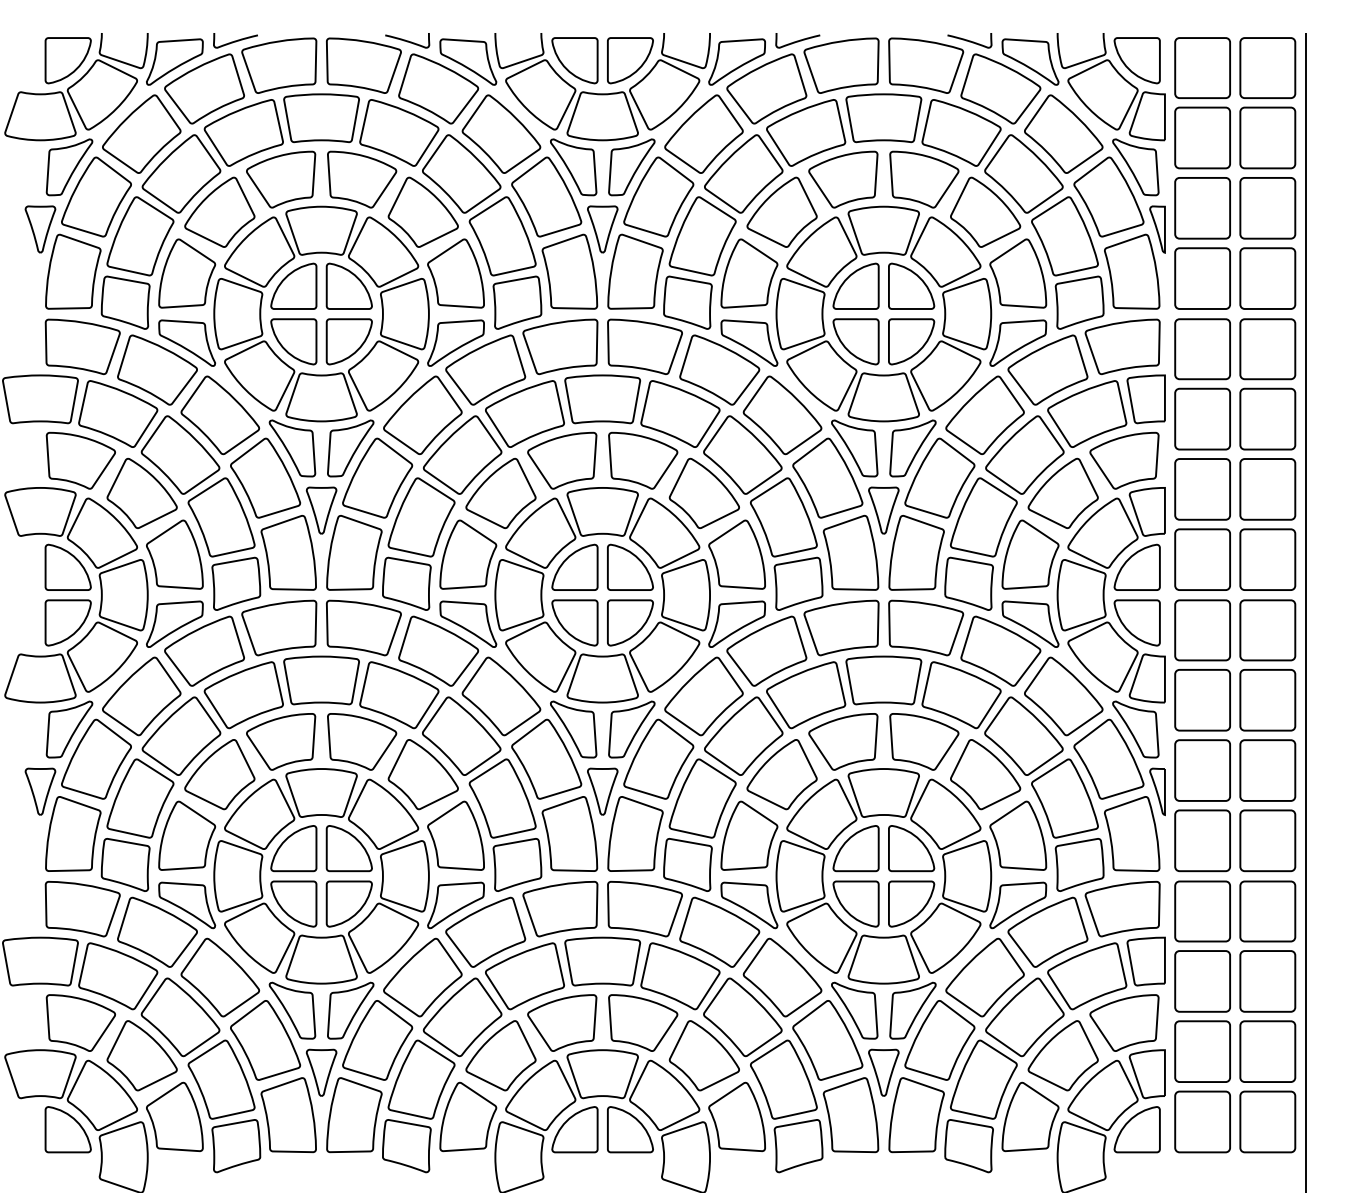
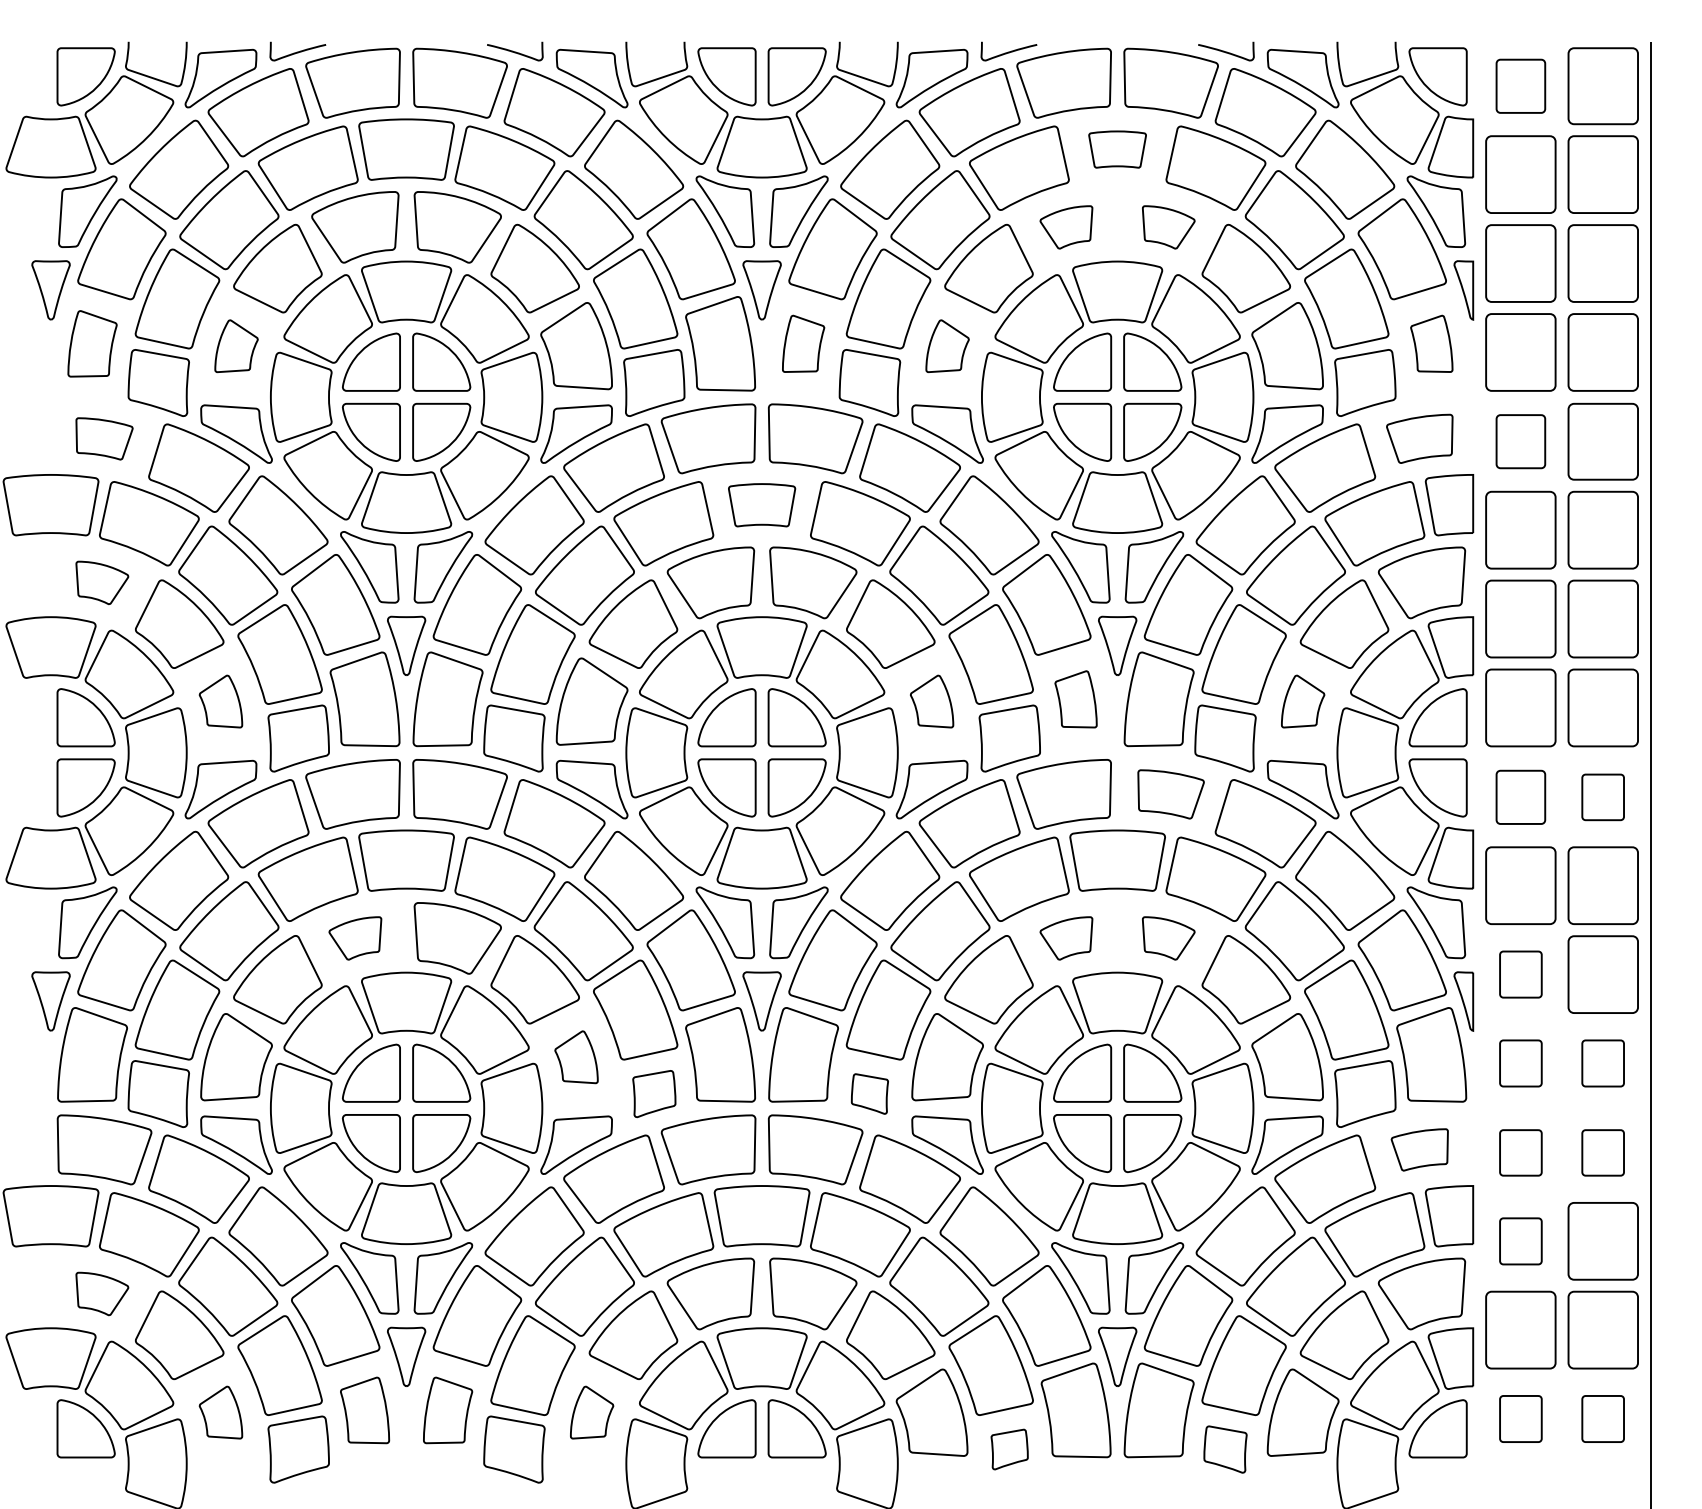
part: (1202, 68) -> (1520, 86), size x0.7
part: (883, 118) -> (1117, 149), size x0.6
part: (843, 179) -> (1066, 227), size x0.6
part: (924, 179) -> (1168, 227), size x0.6
part: (73, 271) -> (92, 343), size x0.7
part: (635, 271) -> (803, 343), size x0.6
part: (1132, 271) -> (1431, 343), size x0.6
part: (187, 273) -> (236, 346), size x0.6
part: (749, 273) -> (947, 346), size x0.6
part: (82, 346) -> (104, 438), size x0.6
part: (1122, 346) -> (1419, 438), size x0.7
part: (1202, 349) -> (1520, 441), size x0.7
part: (602, 399) -> (761, 505), size x0.7
part: (81, 460) -> (102, 582), size x0.6
part: (850, 553) -> (1075, 699), size x0.6
part: (174, 554) -> (220, 701), size x0.6
part: (736, 554) -> (931, 701), size x0.6
part: (1030, 554) -> (1302, 701), size x0.6
part: (925, 628) -> (1170, 794), size x0.7
part: (1202, 630) -> (1520, 797), size x0.7
part: (1267, 630) -> (1602, 797), size x0.6
part: (281, 741) -> (355, 938), size x0.6
part: (843, 741) -> (1066, 938), size x0.6
part: (924, 741) -> (1168, 938), size x0.6
part: (1202, 770) -> (1520, 974), size x0.6
part: (455, 836) -> (576, 1057), size x0.6
part: (1202, 840) -> (1520, 1063), size x0.6
part: (1267, 840) -> (1602, 1063), size x0.6
part: (517, 864) -> (654, 1093), size x0.7
part: (687, 864) -> (869, 1093), size x0.6
part: (1122, 908) -> (1419, 1149), size x0.6
part: (1202, 911) -> (1520, 1152), size x0.6
part: (1267, 911) -> (1602, 1152), size x0.6
part: (1202, 981) -> (1520, 1241), size x0.6
part: (81, 1022) -> (102, 1293), size x0.6
part: (288, 1115) -> (364, 1410), size x0.7
part: (353, 1115) -> (447, 1410), size x0.7
part: (174, 1116) -> (220, 1412), size x0.6
part: (467, 1116) -> (591, 1412), size x0.6
part: (1202, 1121) -> (1520, 1418), size x0.6
part: (1267, 1121) -> (1602, 1418), size x0.6
part: (798, 1146) -> (1009, 1449), size x0.6
part: (969, 1146) -> (1225, 1449), size x0.7

